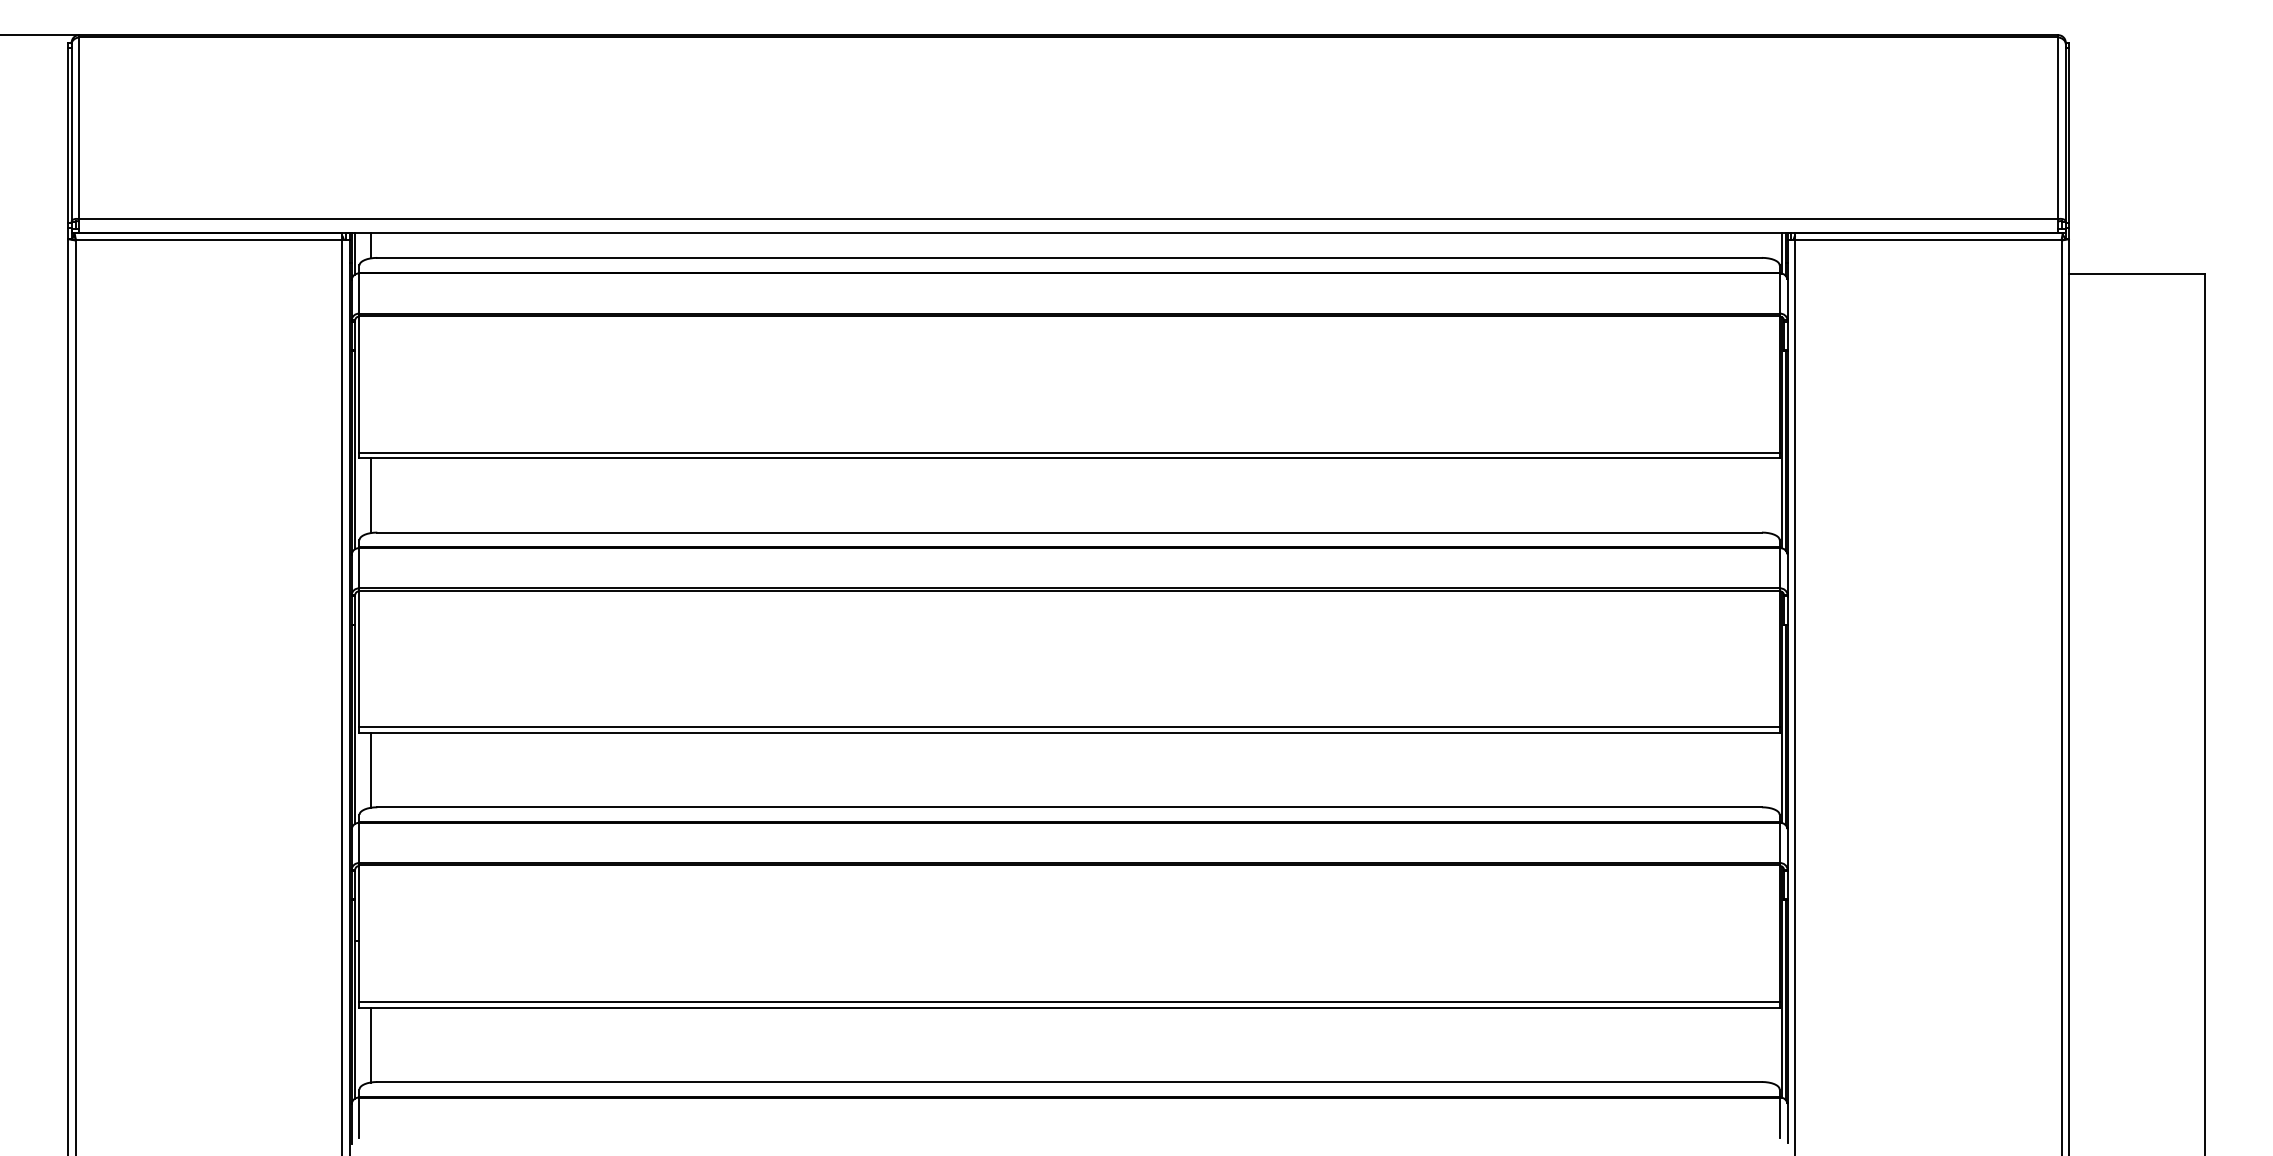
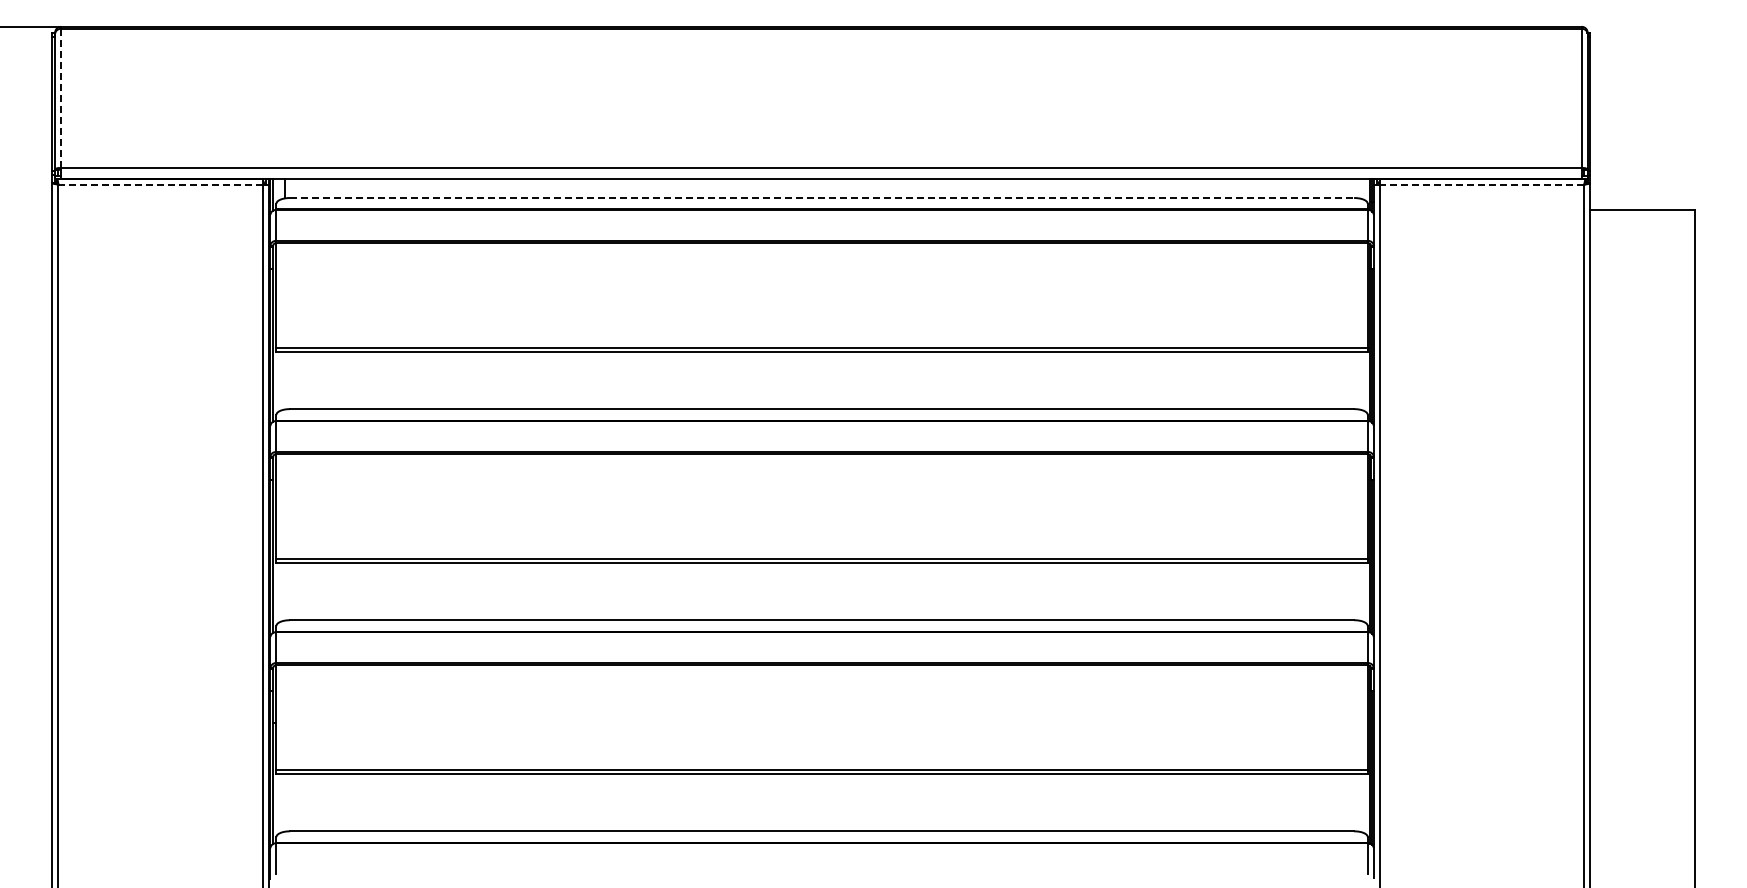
line: (79, 128) -> (61, 98), solid -> dashed
line: (209, 240) -> (161, 184), solid -> dashed
line: (1927, 240) -> (1481, 184), solid -> dashed
line: (1070, 258) -> (822, 198), solid -> dashed
line: (370, 495) -> (284, 380), removed
line: (370, 769) -> (284, 591), removed
line: (370, 1044) -> (284, 802), removed

